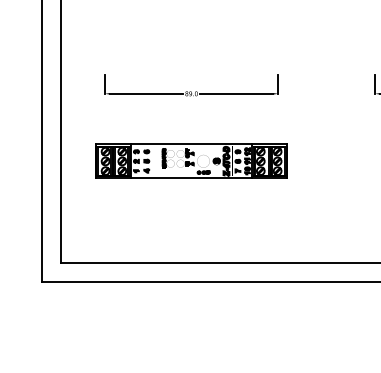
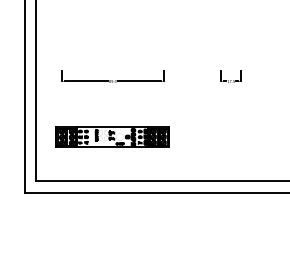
part: (190, 160) -> (112, 136), moved

